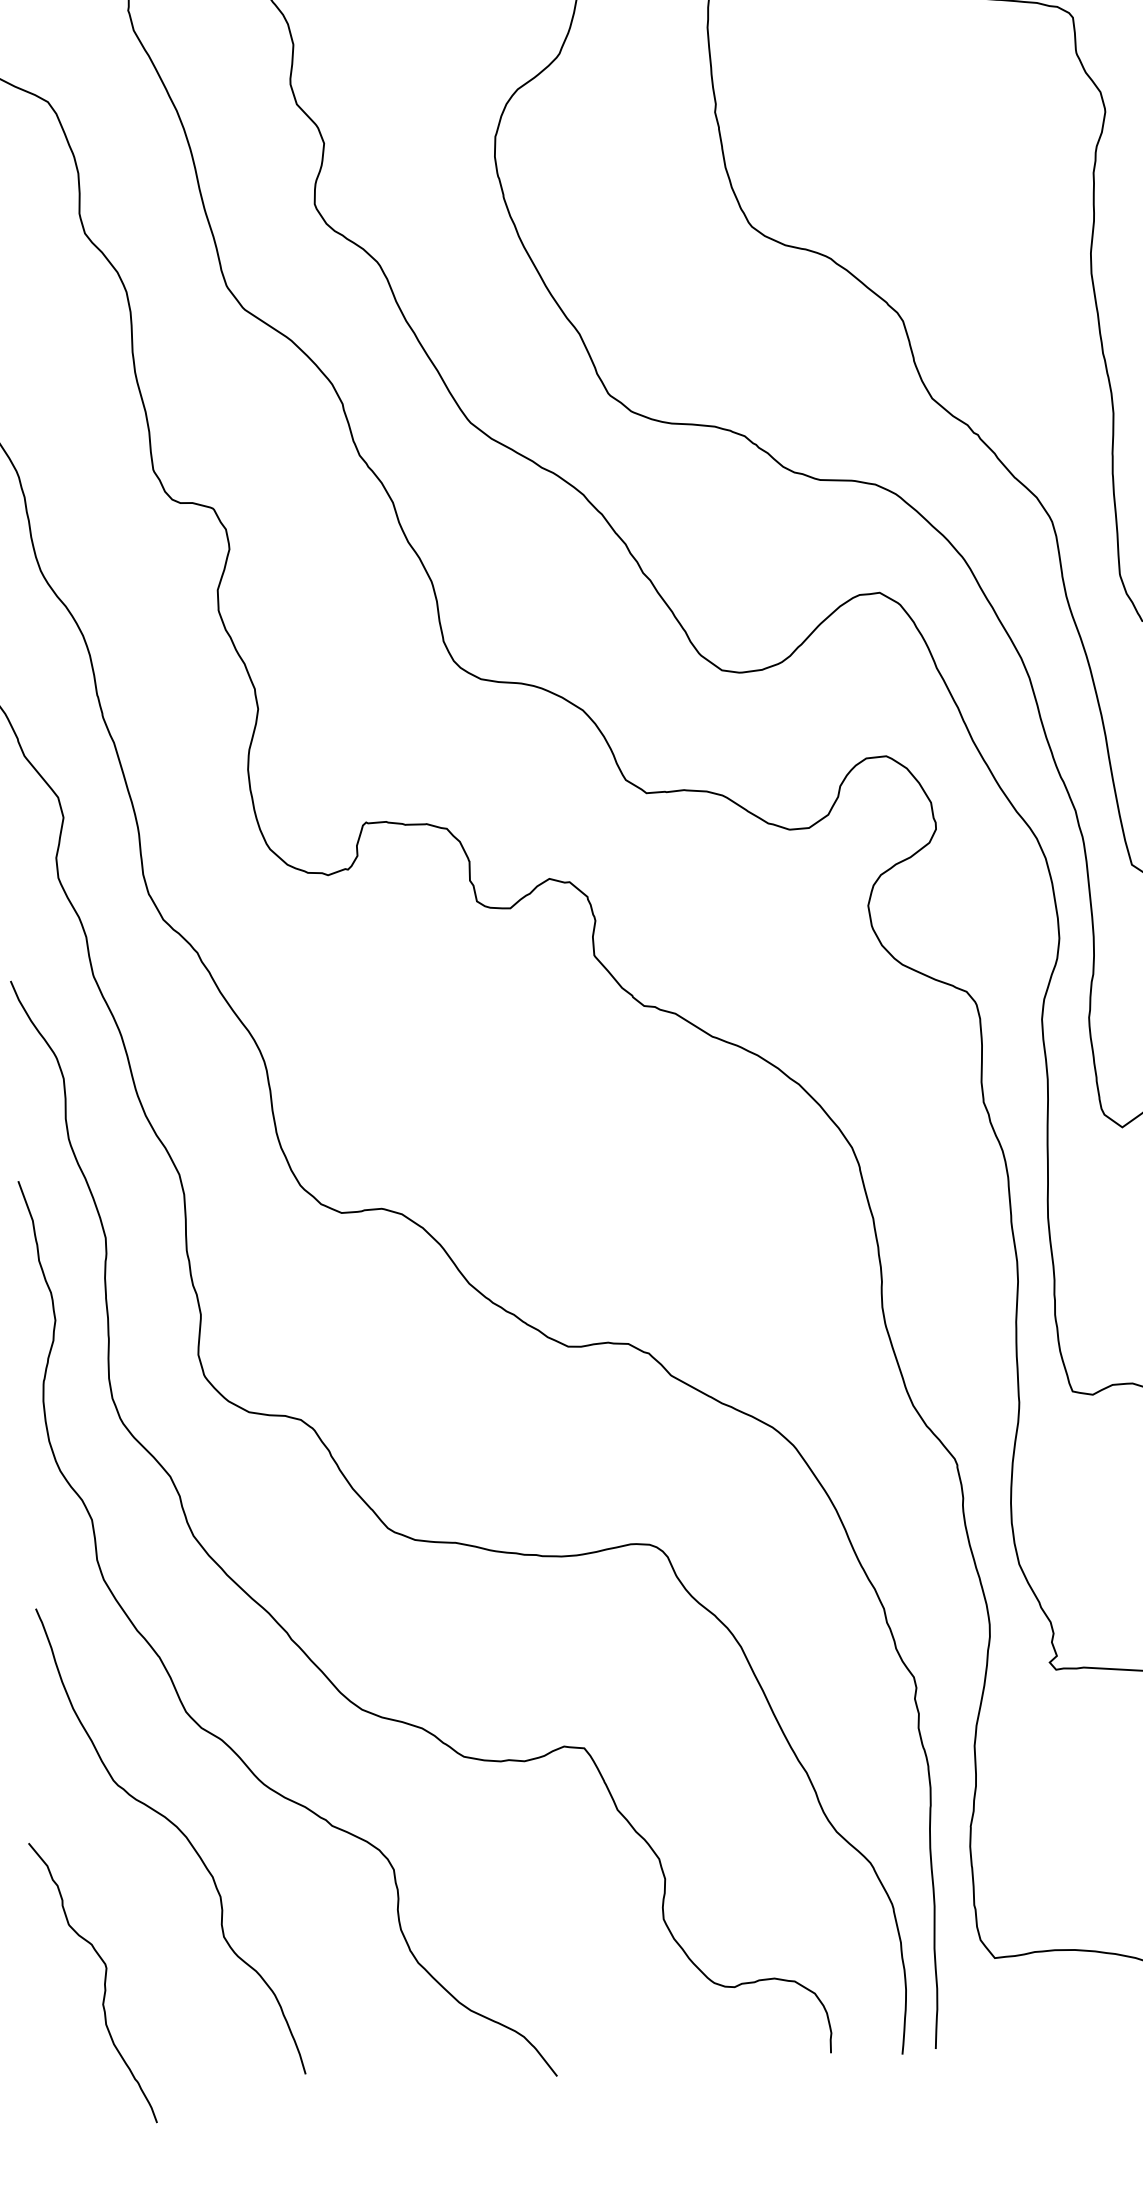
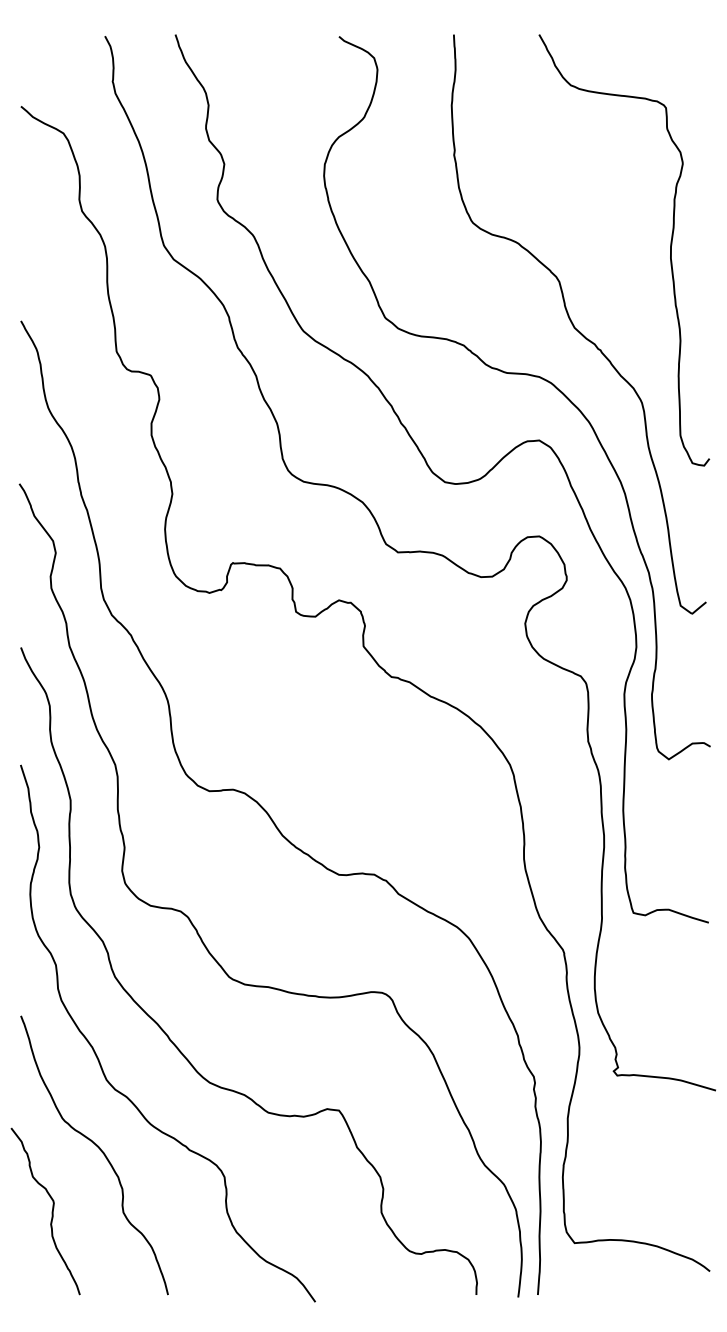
curve: (102, 1982) -> (51, 1211), moved

